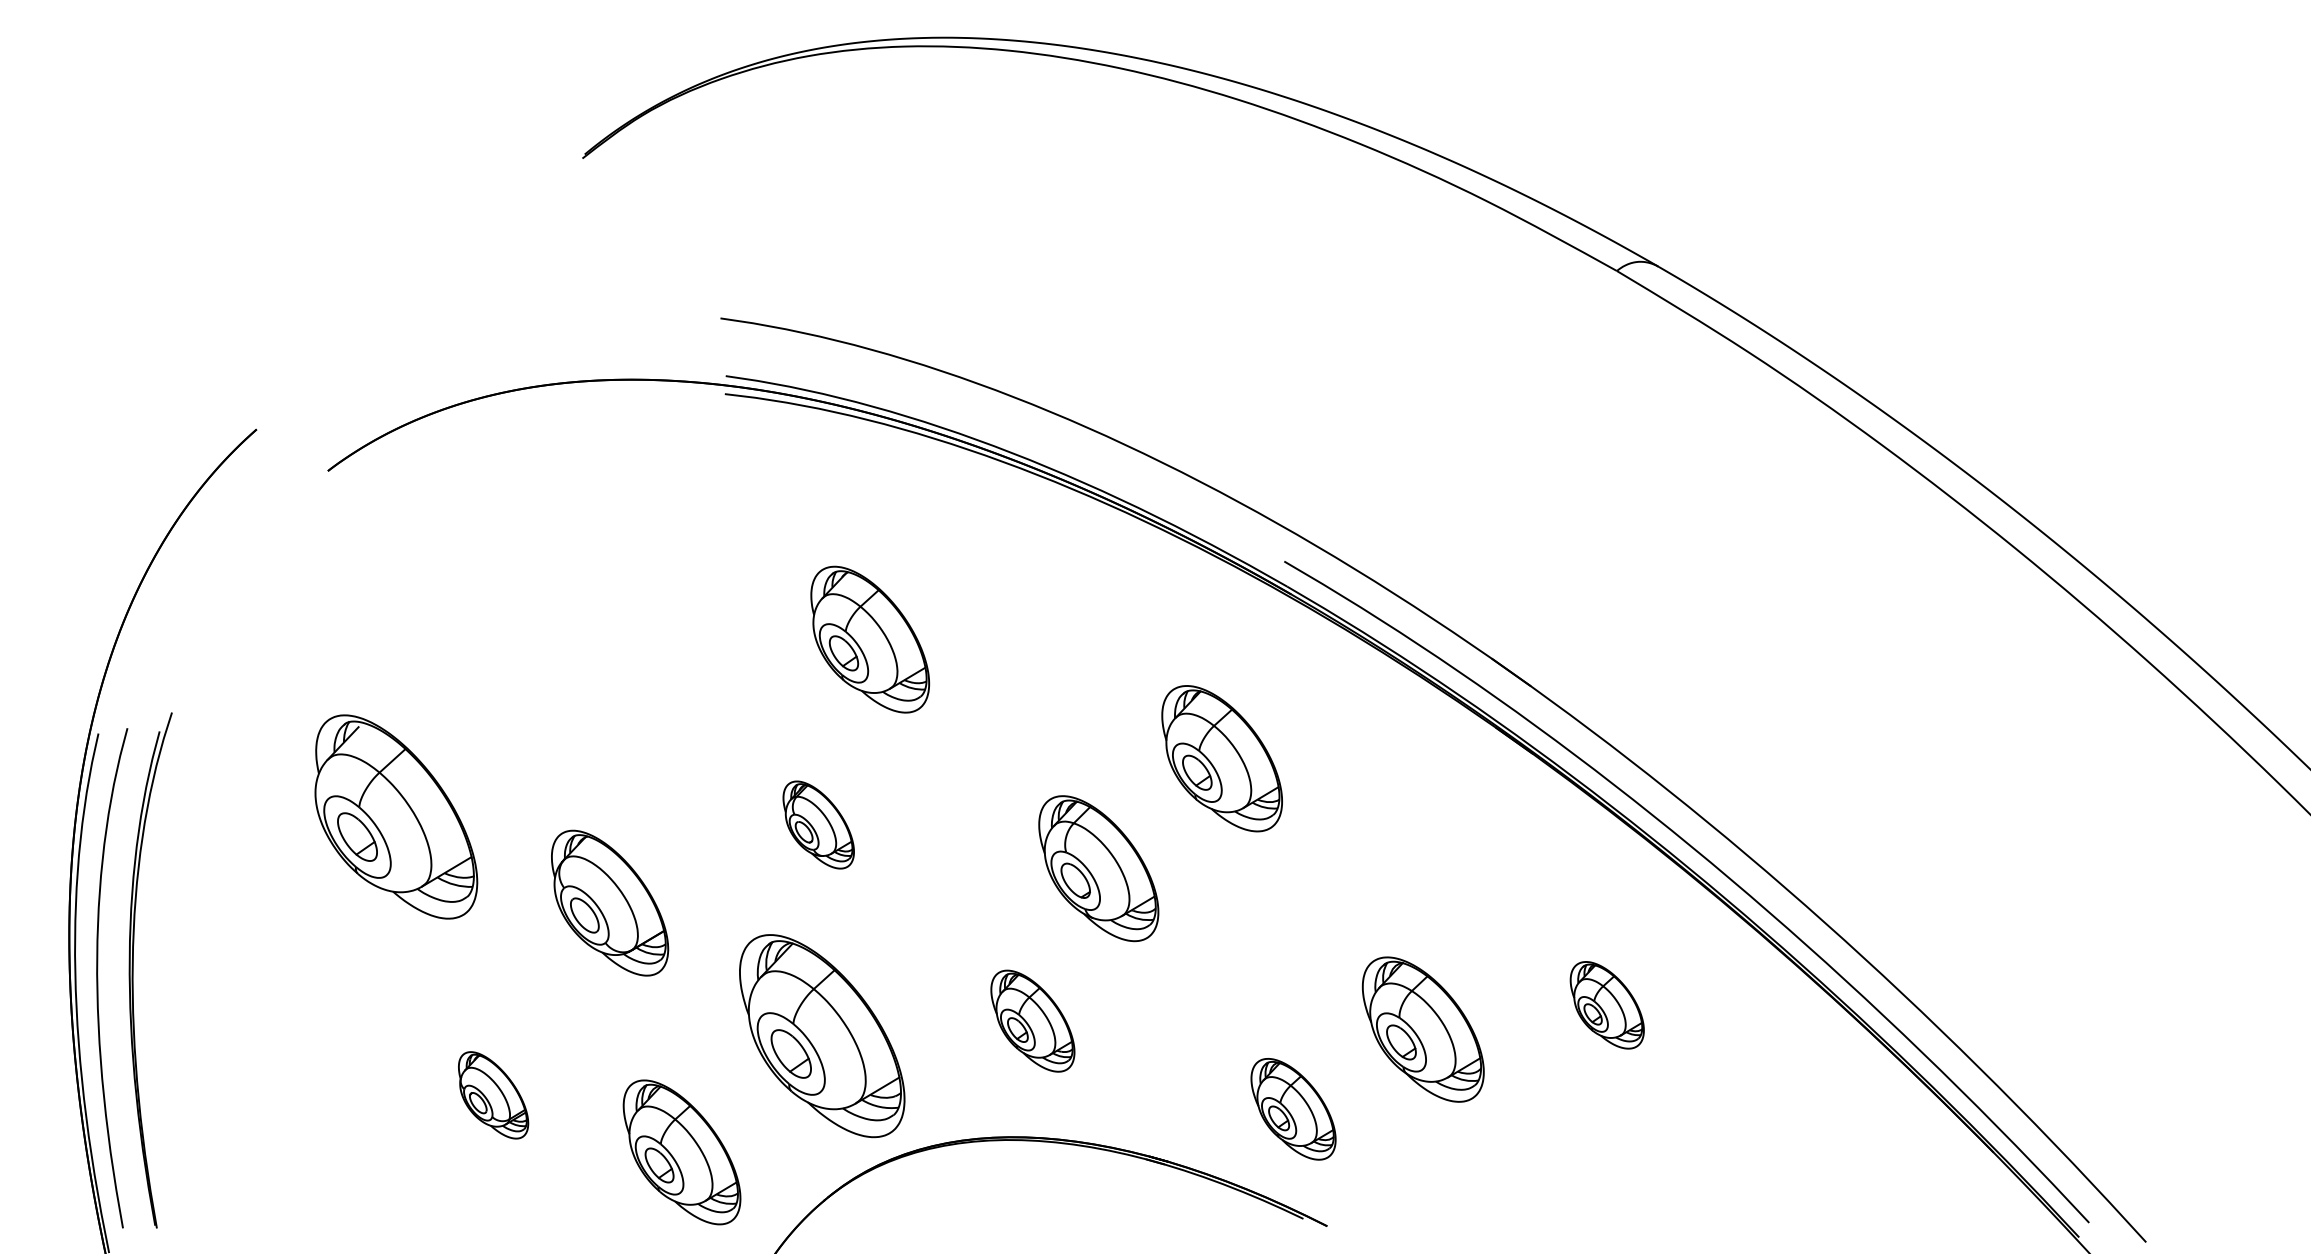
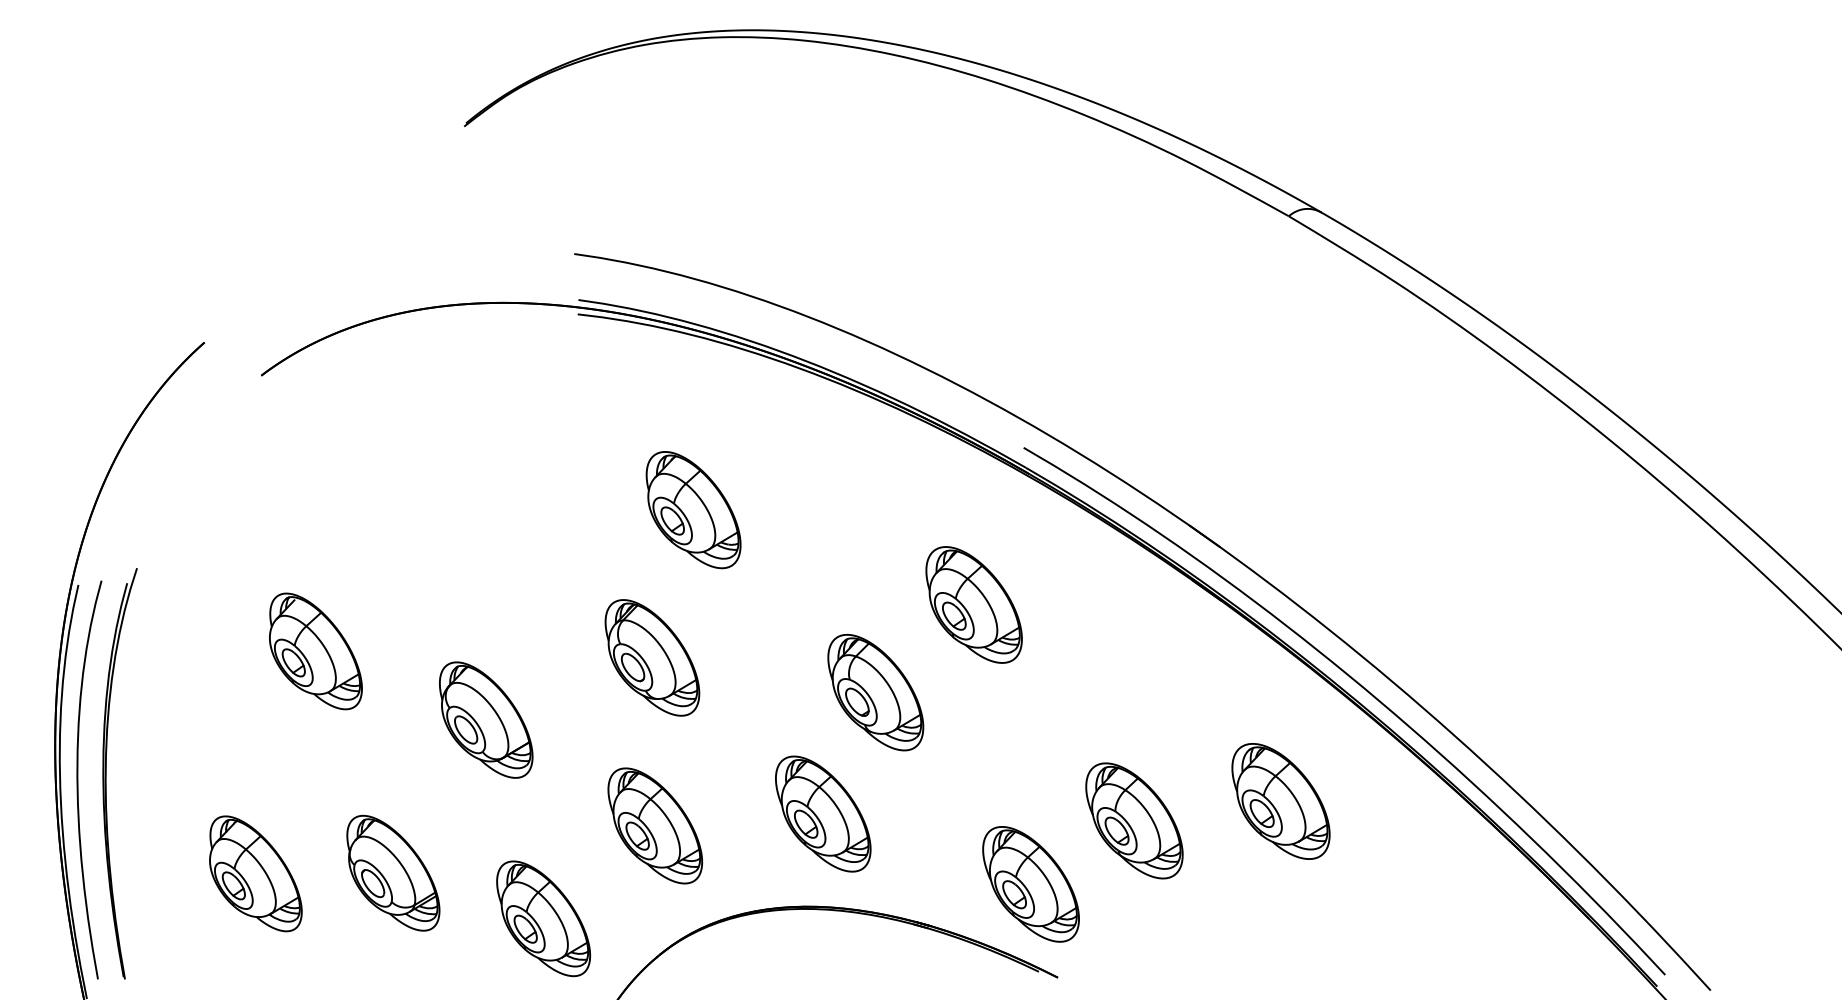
part: (396, 816) -> (316, 651), size x0.71
part: (818, 824) -> (652, 657), size x1.67
part: (1607, 1005) -> (1281, 801), size x1.67
part: (1032, 1021) -> (822, 814), size x1.43
part: (821, 1035) -> (654, 825), size x0.71
part: (320, 1095) -> (255, 873), added
part: (493, 1095) -> (393, 873), size x1.67
part: (1293, 1109) -> (1030, 884), size x1.43

